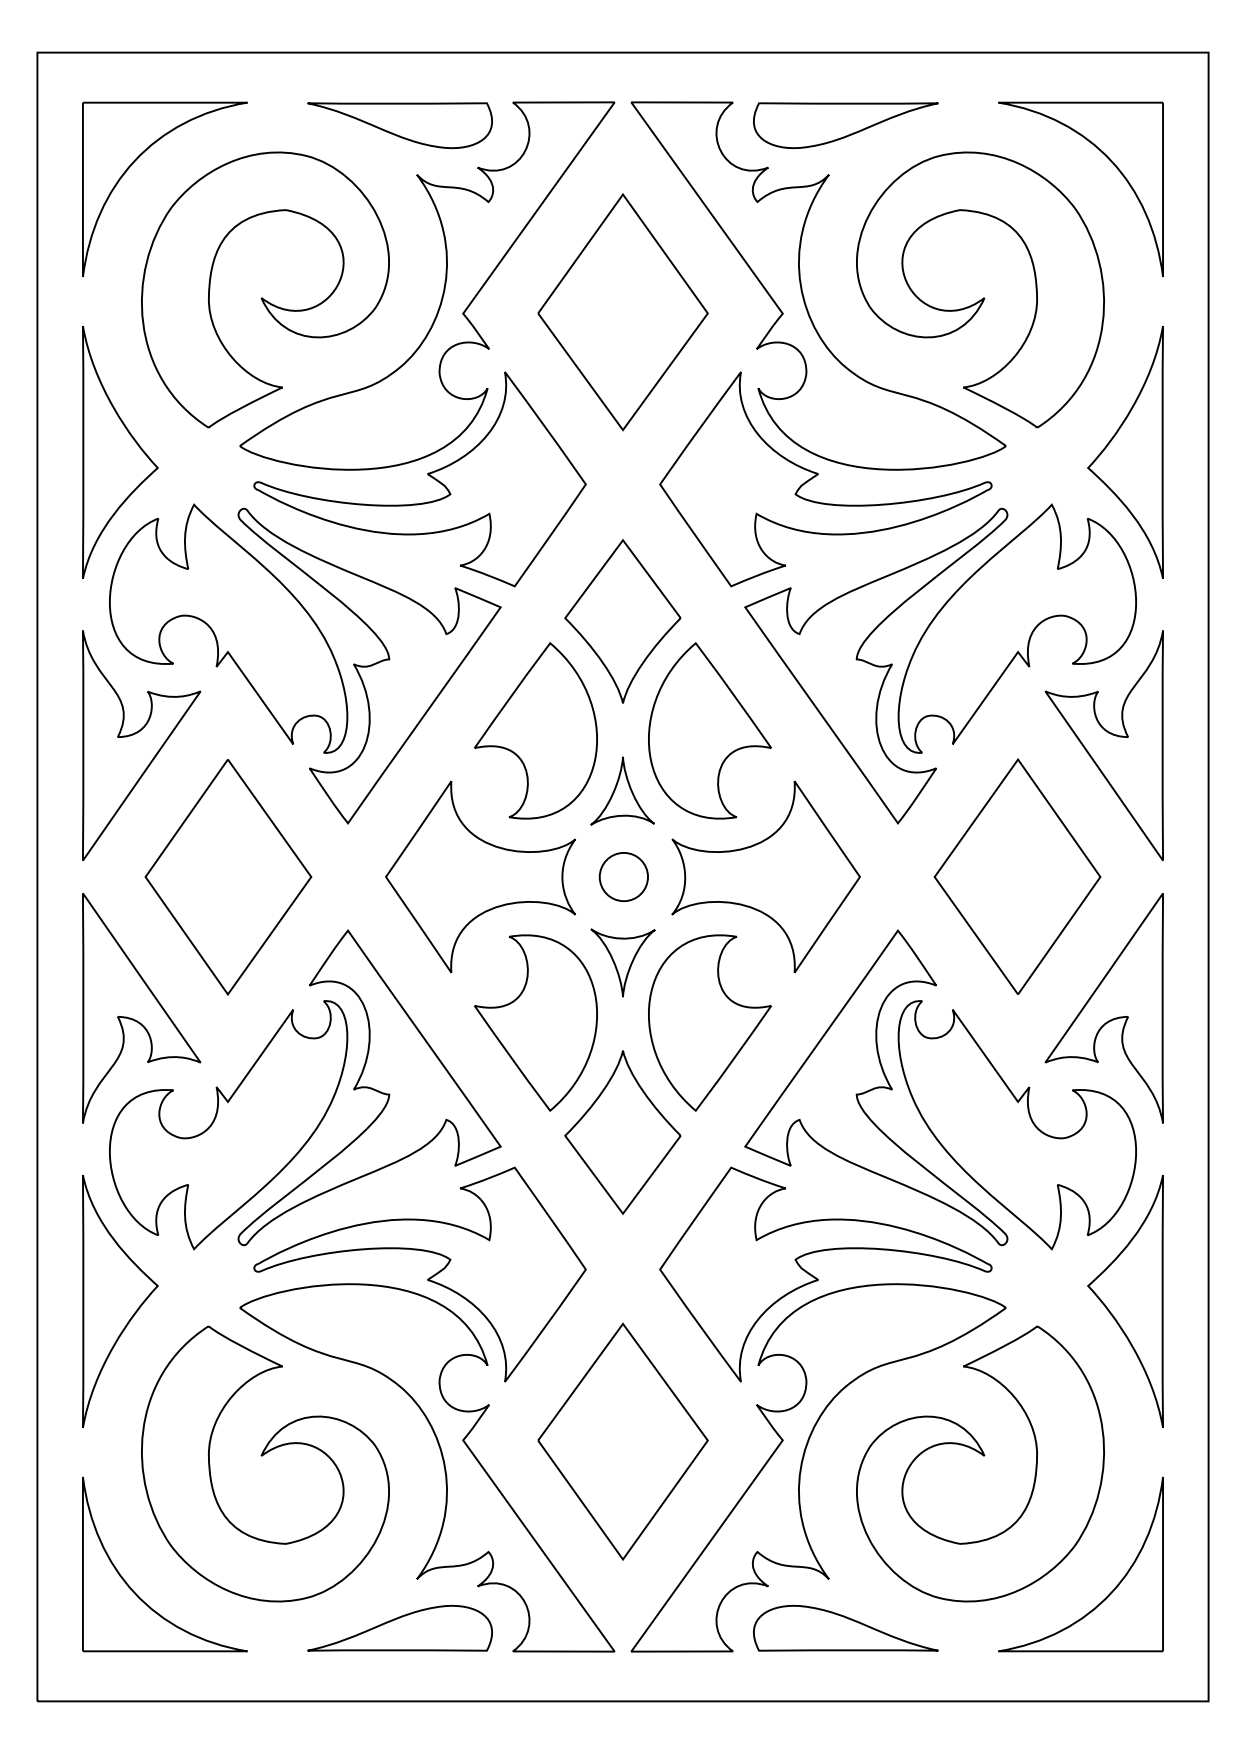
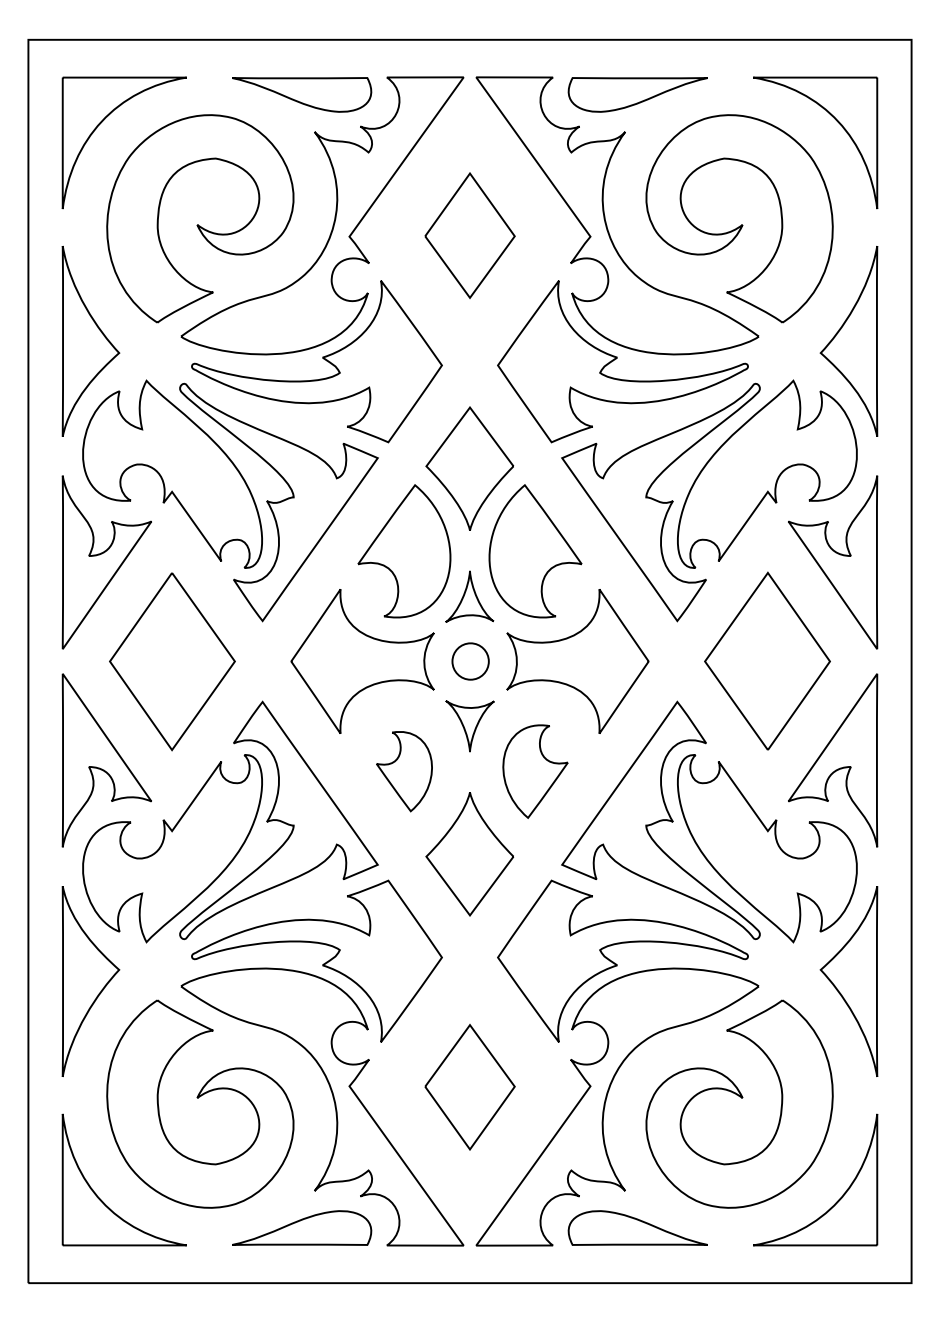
part: (622, 312) -> (469, 235), size x0.7
part: (535, 1022) -> (404, 771), size x0.6
part: (709, 1022) -> (535, 771), size x0.7
part: (622, 1441) -> (469, 1087), size x0.7

